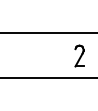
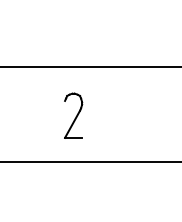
part: (79, 55) -> (73, 114), moved

